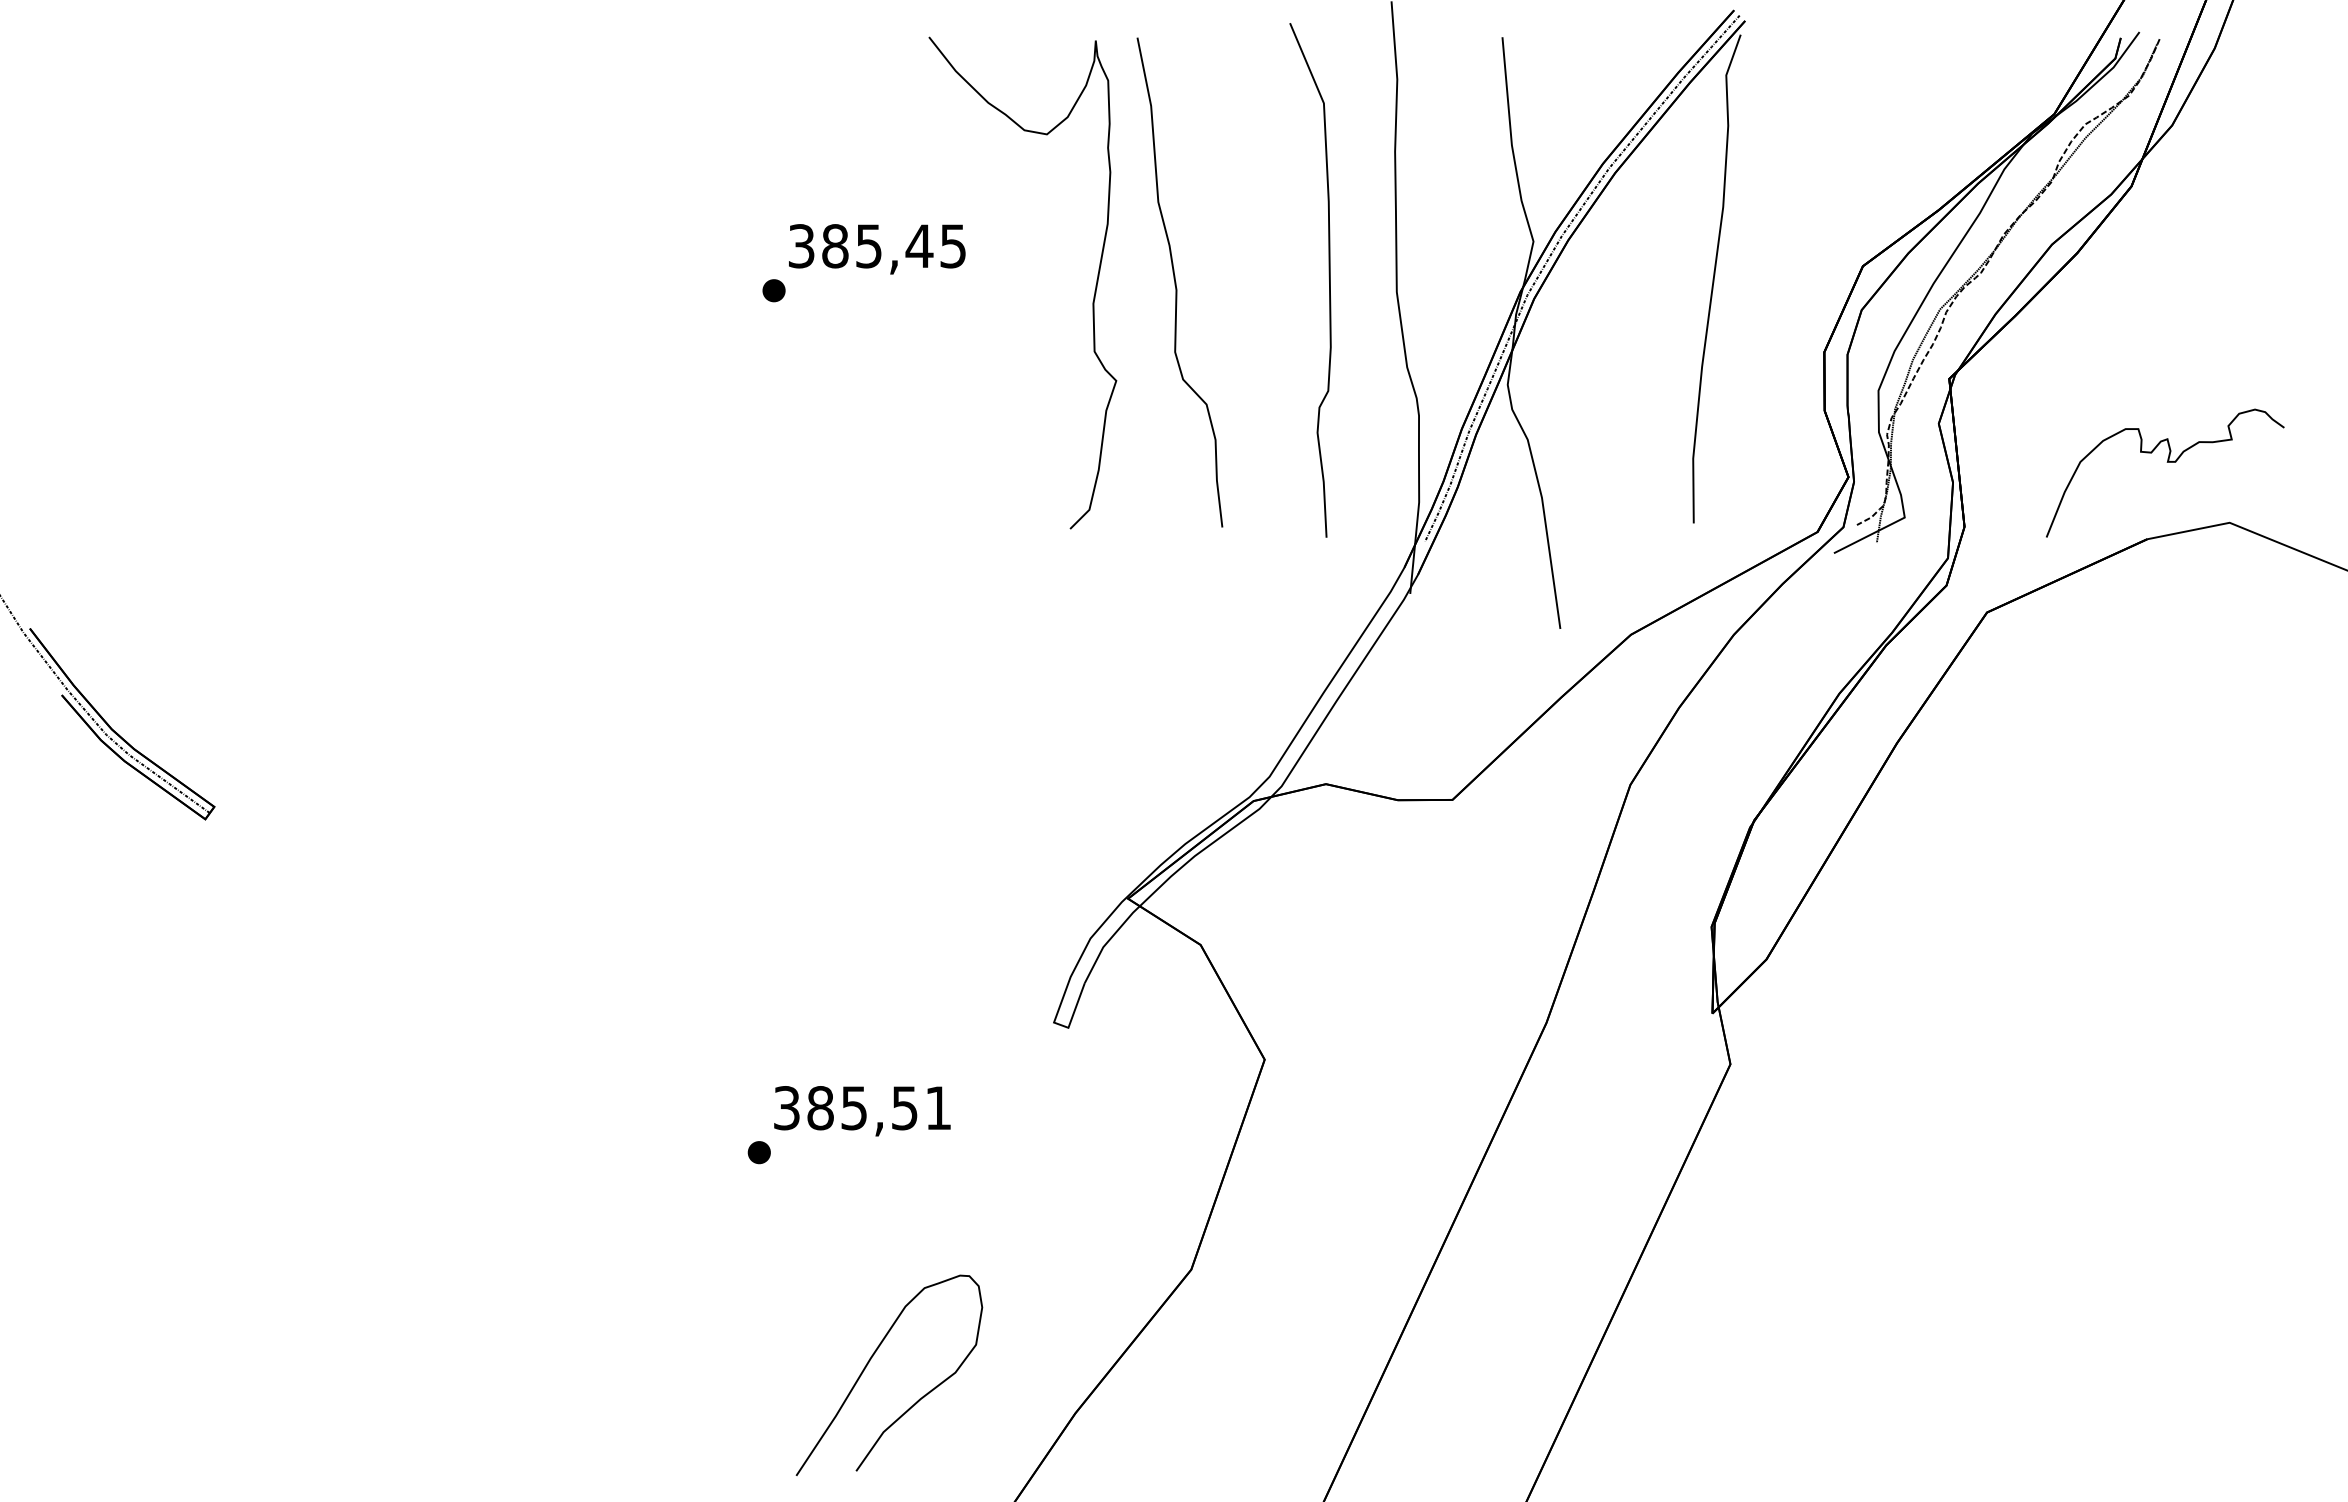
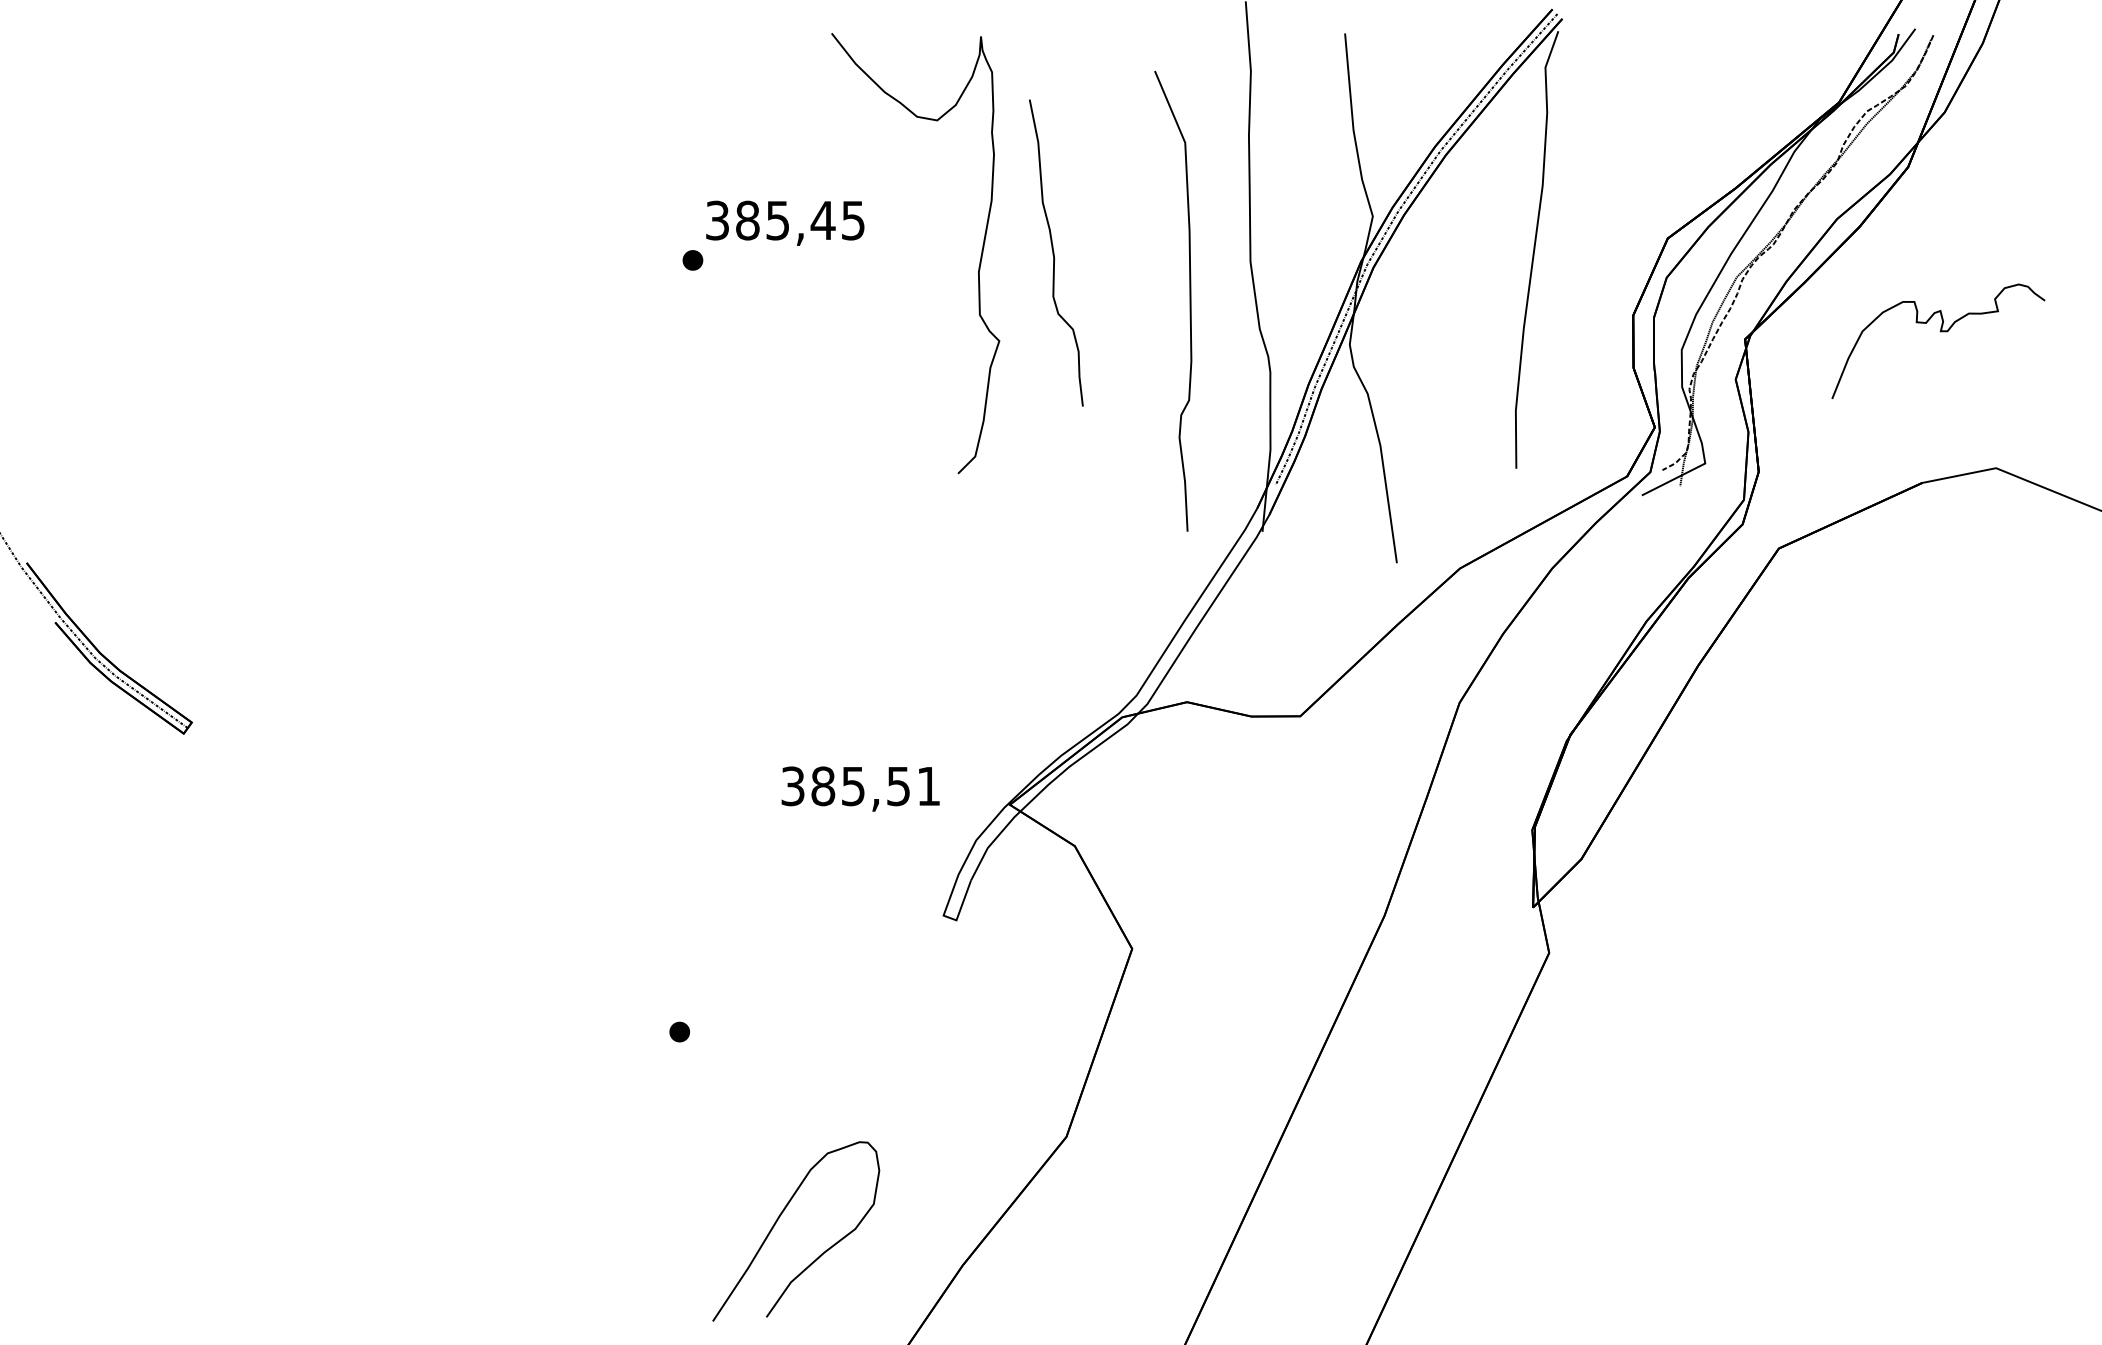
part: (1328, 276) -> (1189, 297), moved
part: (1179, 282) -> (1055, 253), size x0.7
curve: (2166, 462) -> (1939, 331), moved
text: (862, 1111) -> (860, 789), moved

